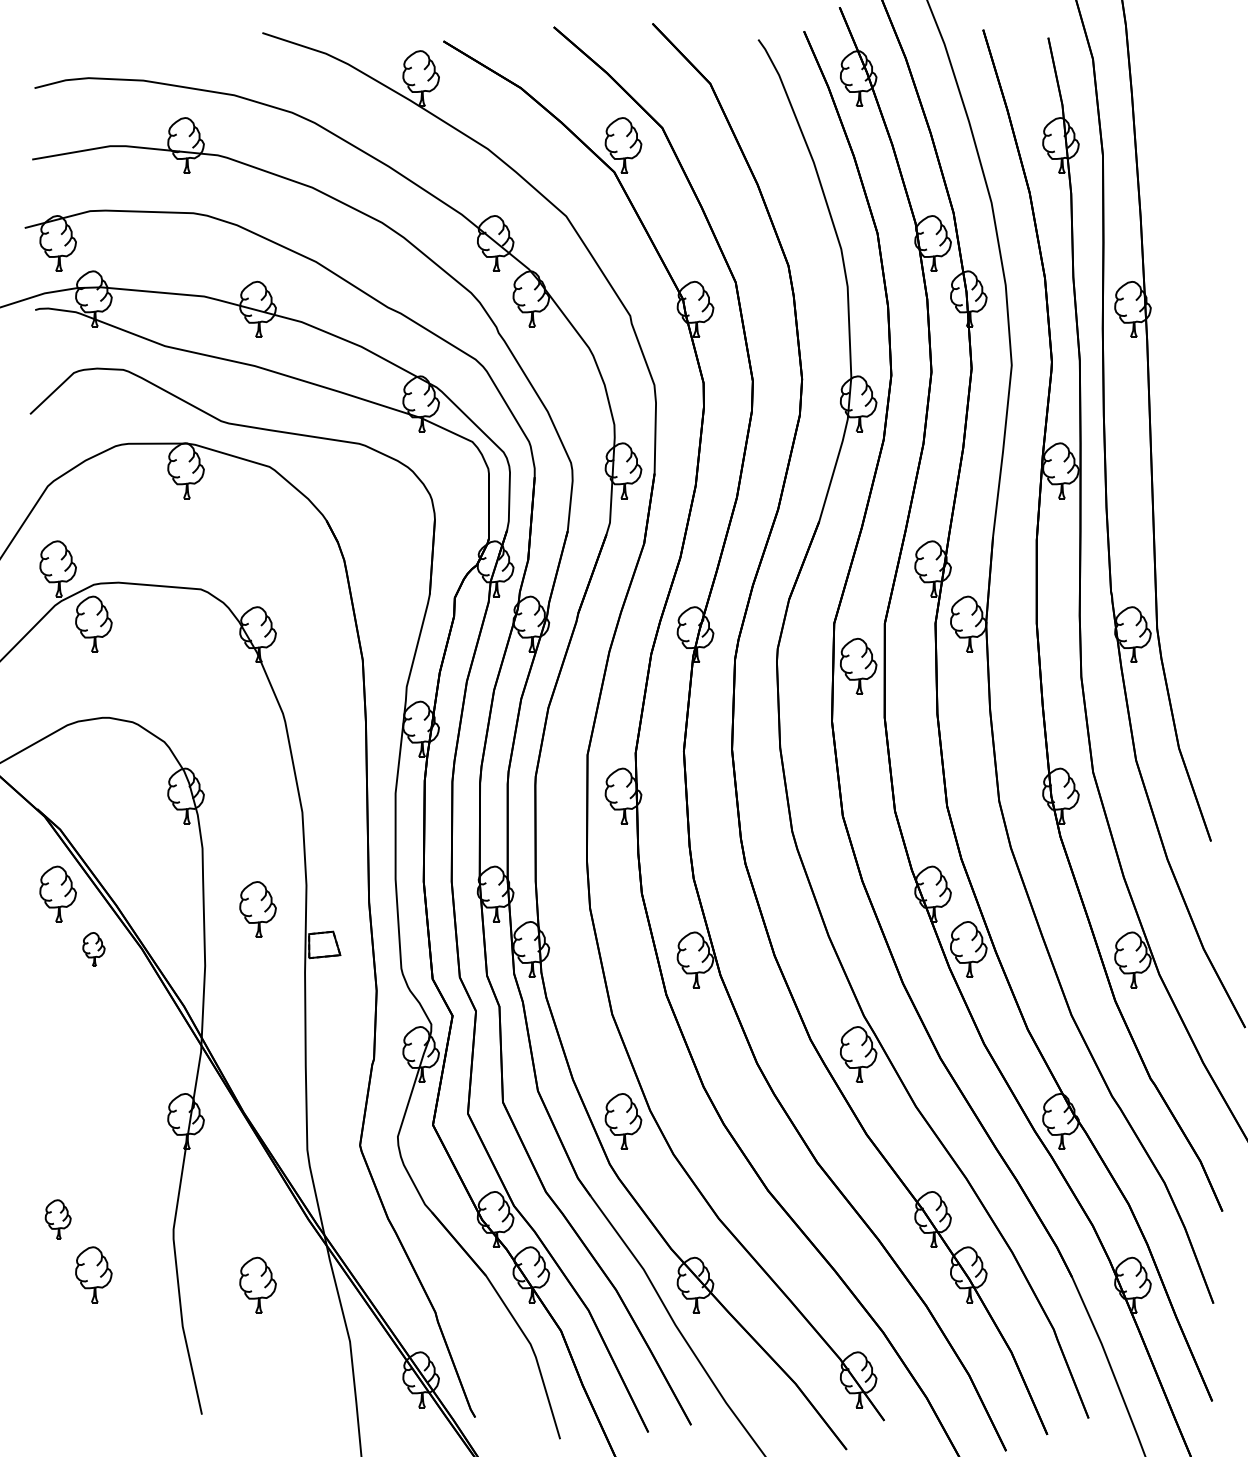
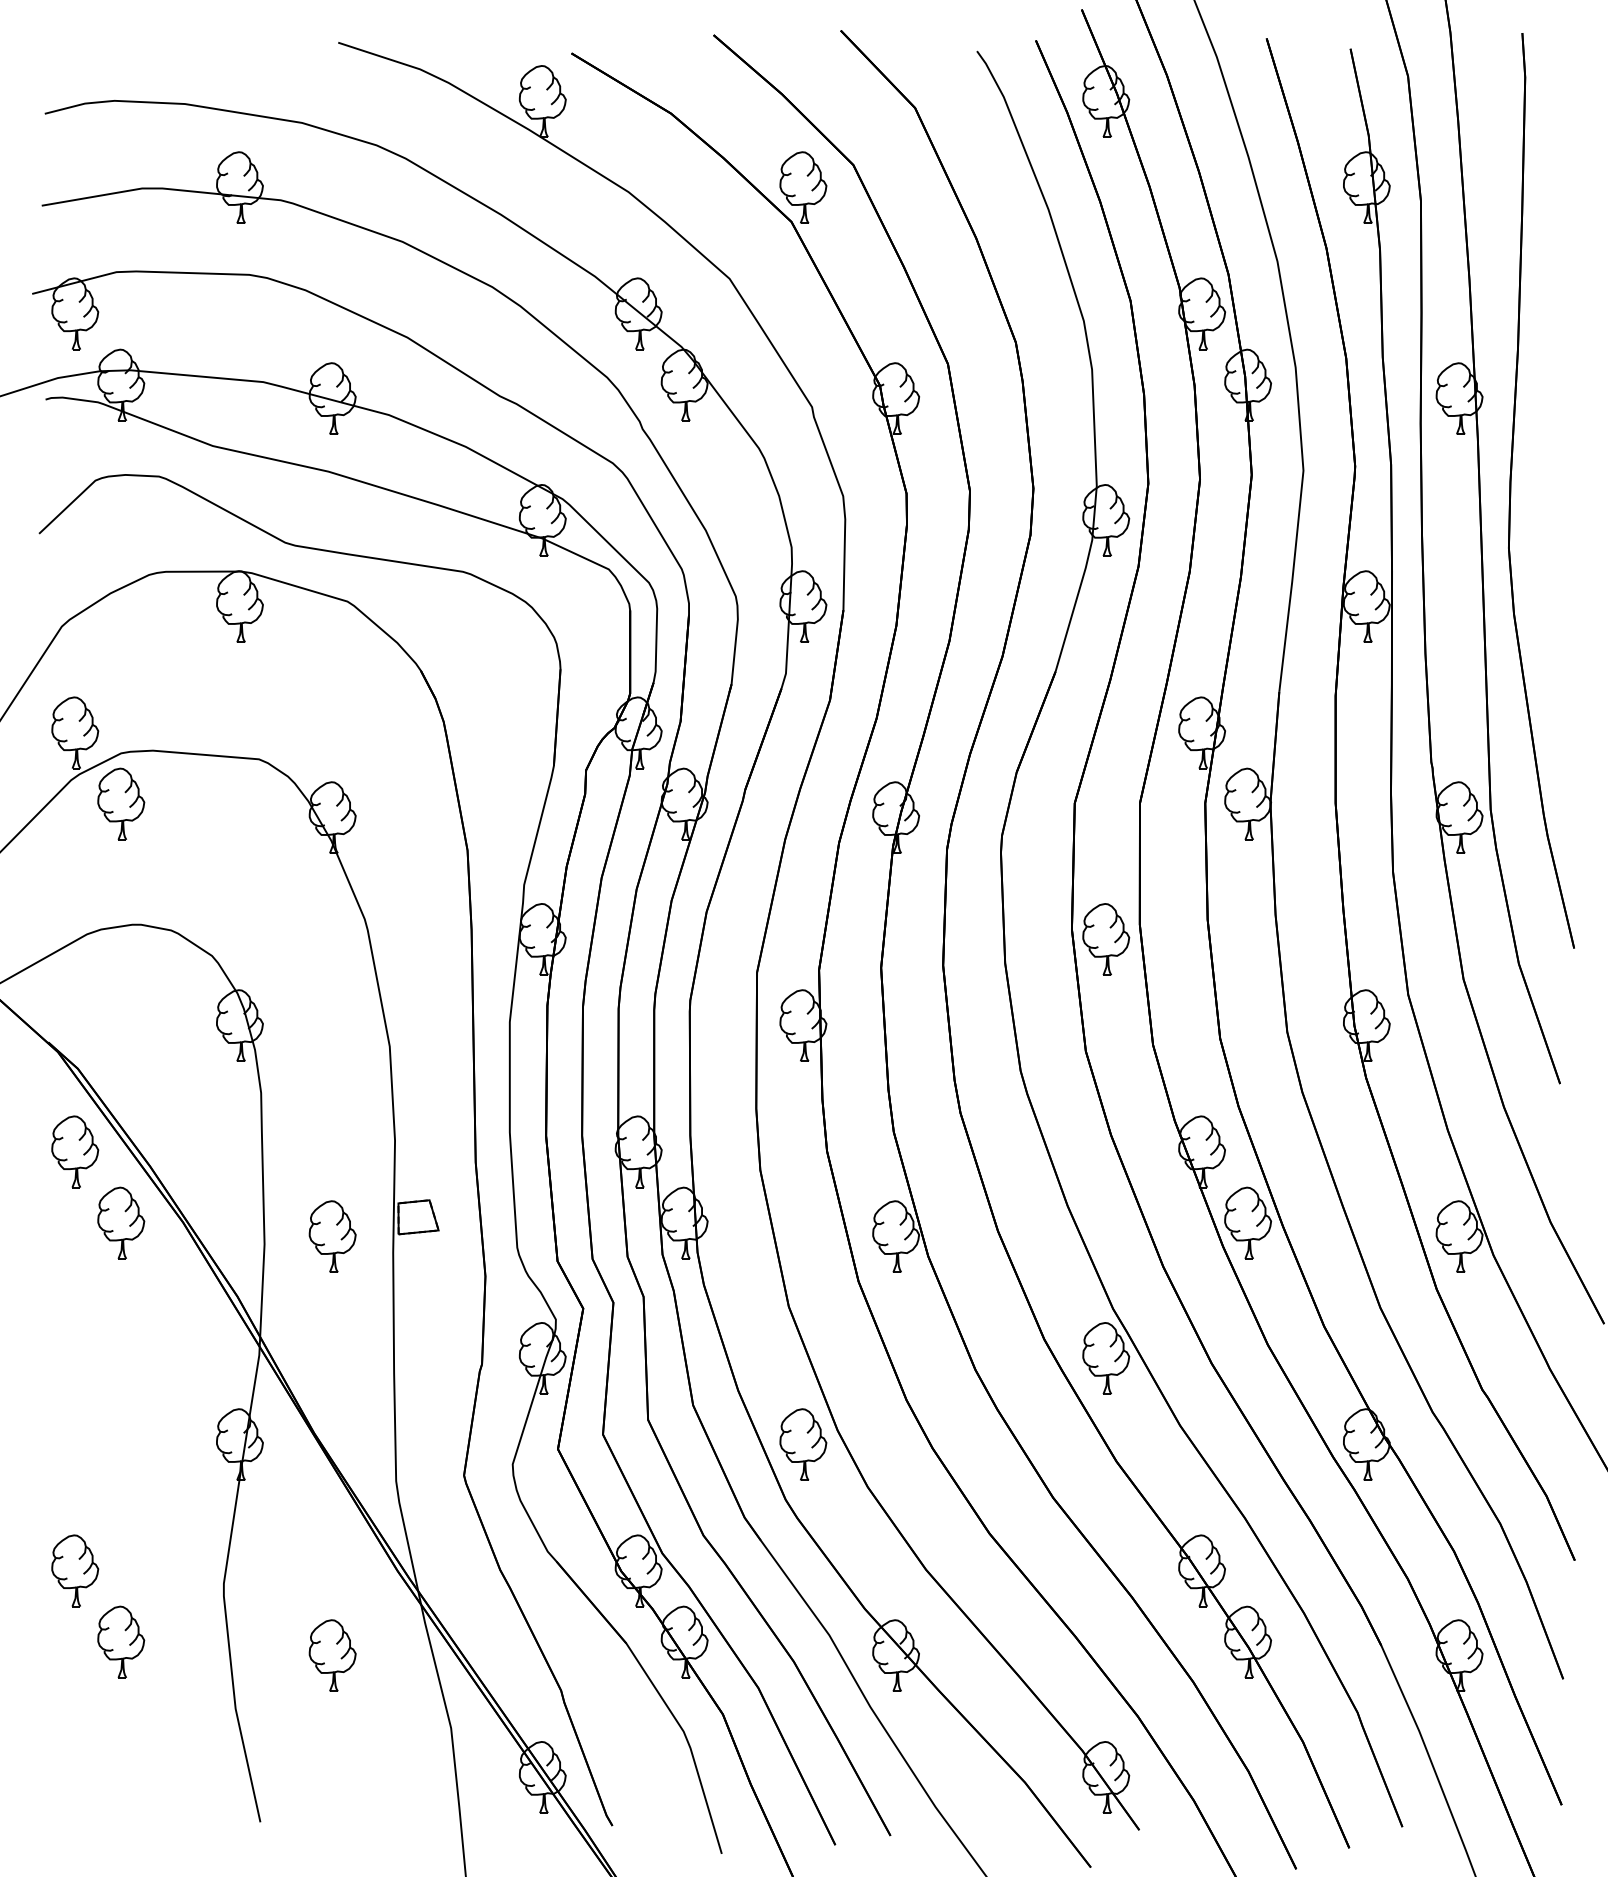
part: (1173, 380) -> (1511, 490), added
part: (858, 666) -> (1106, 939), moved
part: (257, 909) -> (332, 1236), moved
part: (94, 948) -> (121, 1222), size x1.67
part: (58, 1219) -> (75, 1570), size x1.43

